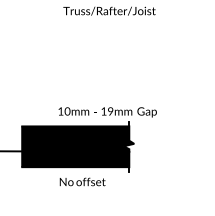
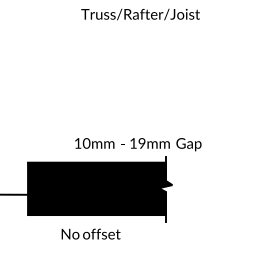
text: (82, 181) -> (90, 233), moved

